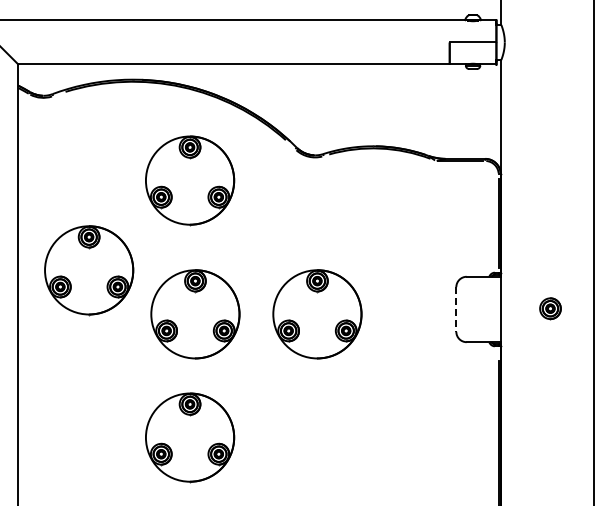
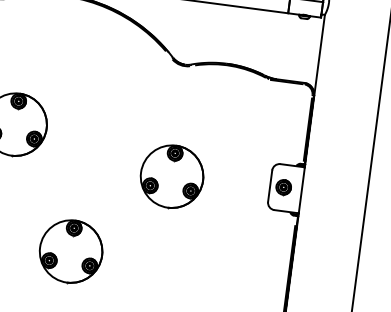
part: (190, 180) -> (95, 70), removed
part: (550, 308) -> (283, 187), moved
line: (456, 309) -> (270, 186), dashed -> solid
part: (195, 314) -> (86, 165), removed

